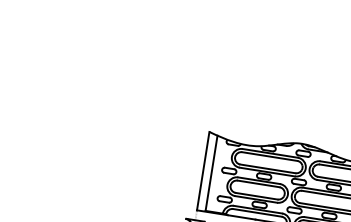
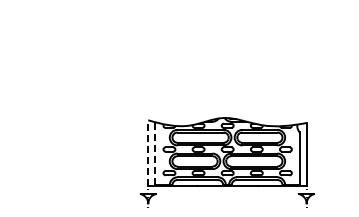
line: (203, 170) -> (148, 152), solid -> dashed
line: (211, 173) -> (155, 153), solid -> dashed

